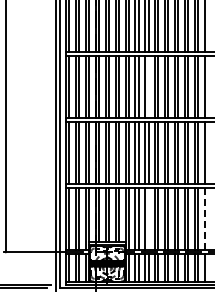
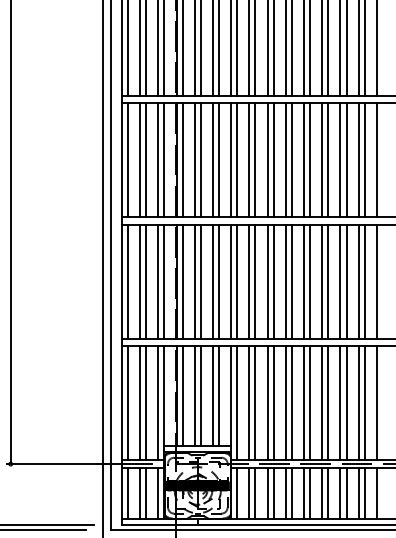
line: (148, 86) -> (273, 159), added
line: (148, 218) -> (273, 402), added
line: (204, 218) -> (376, 402), dashed -> solid

